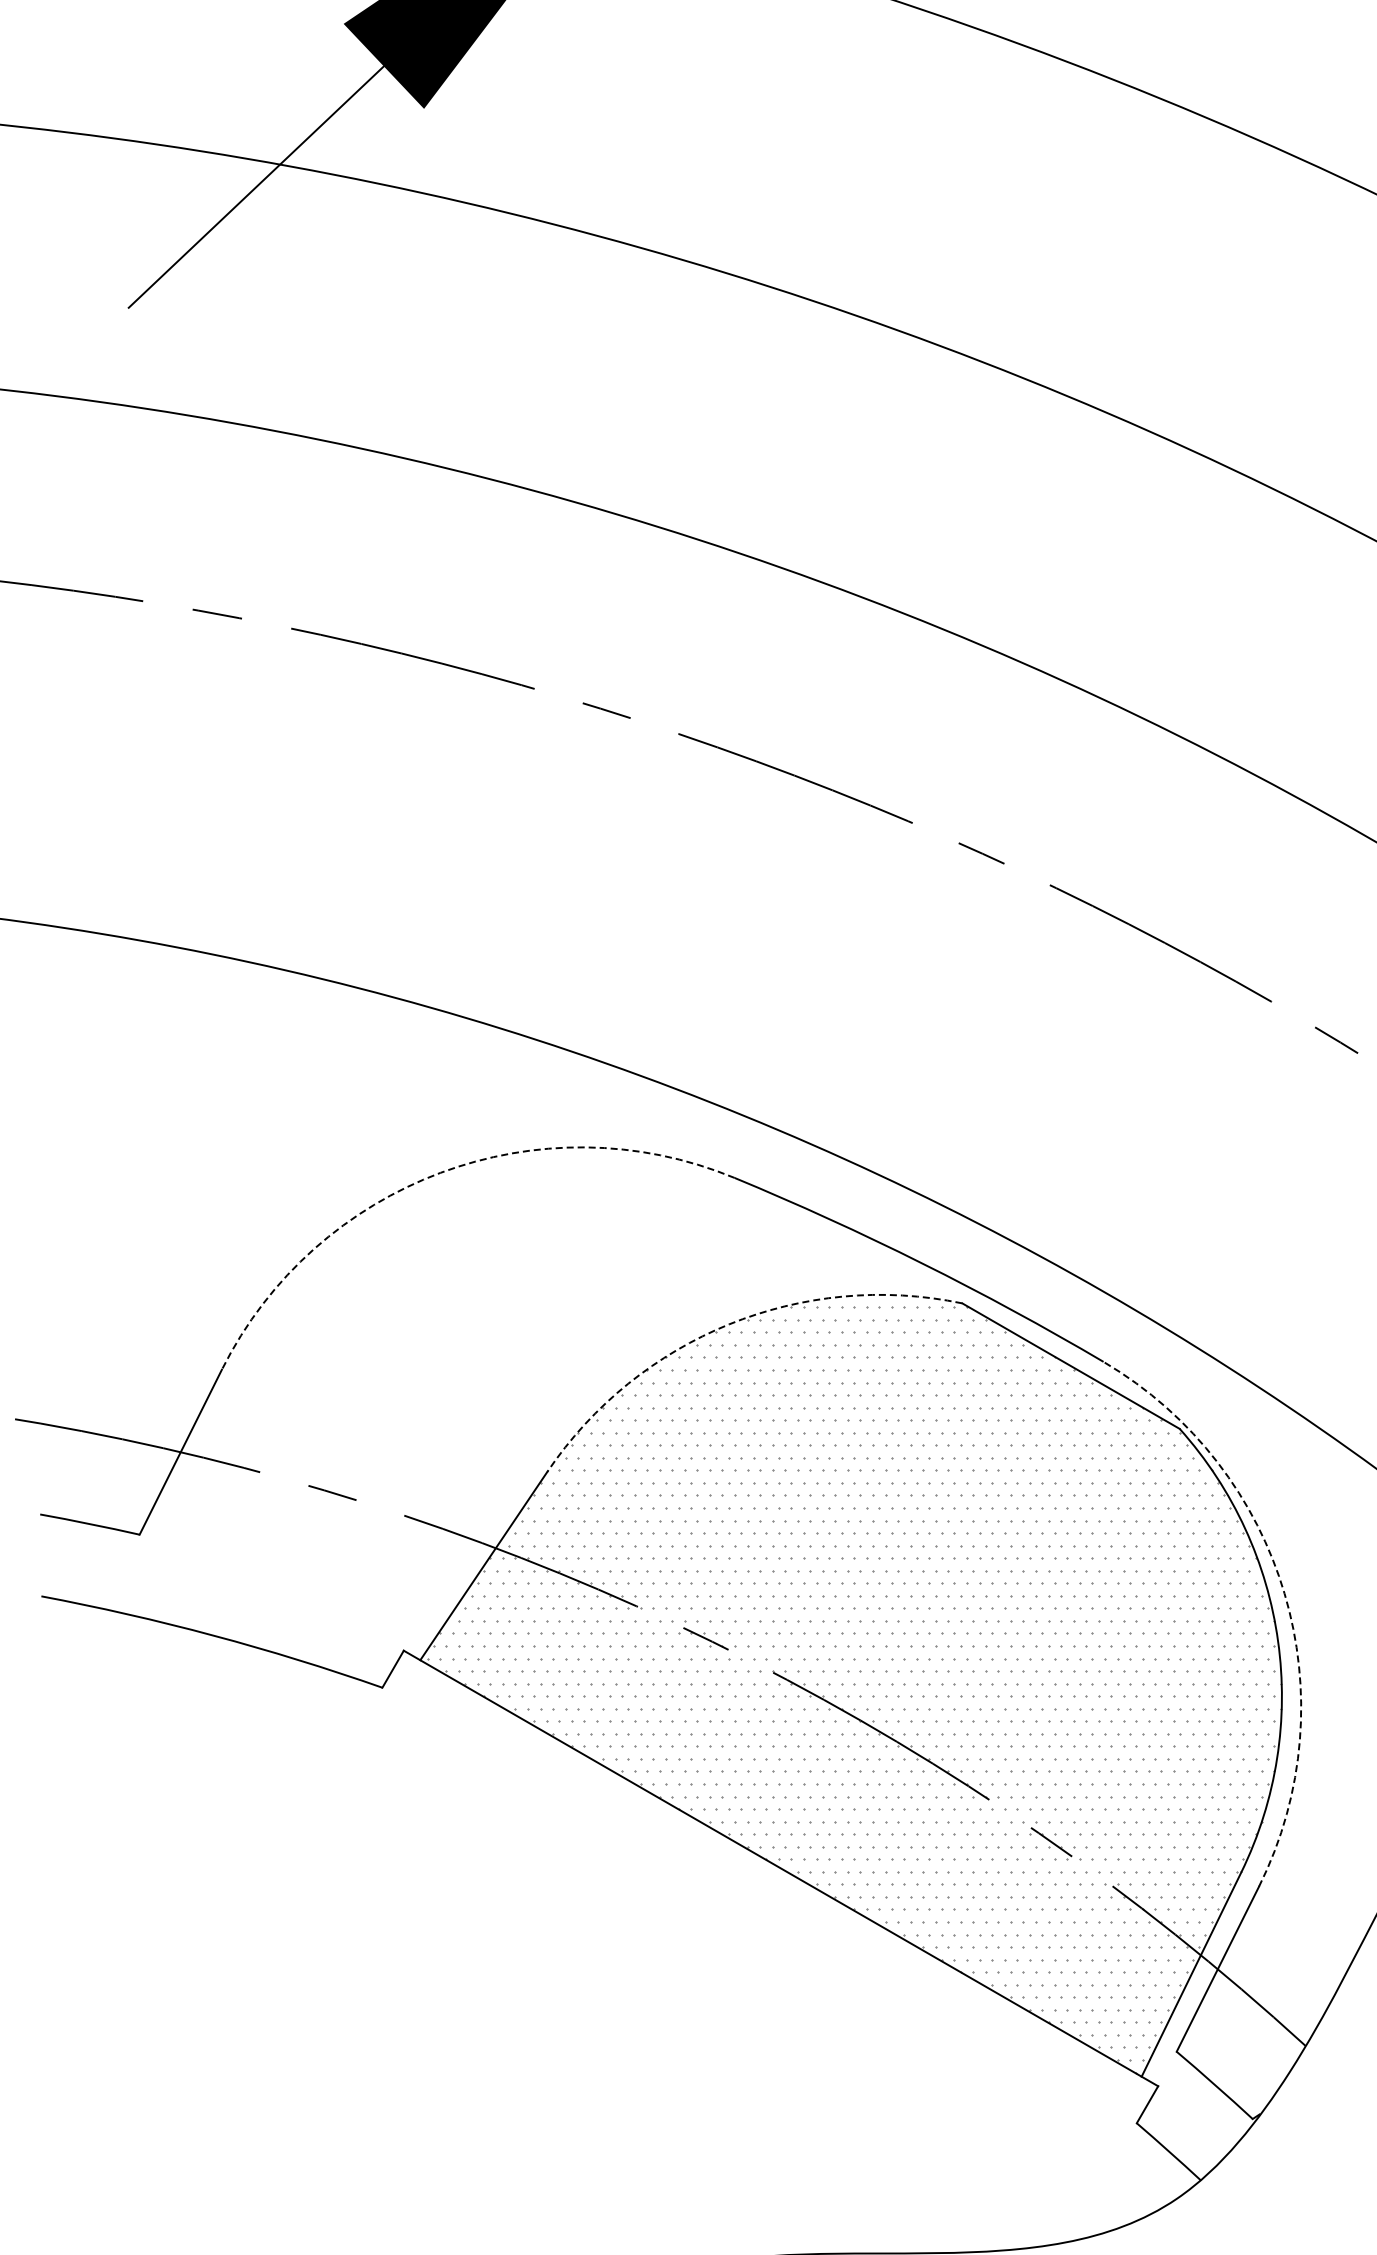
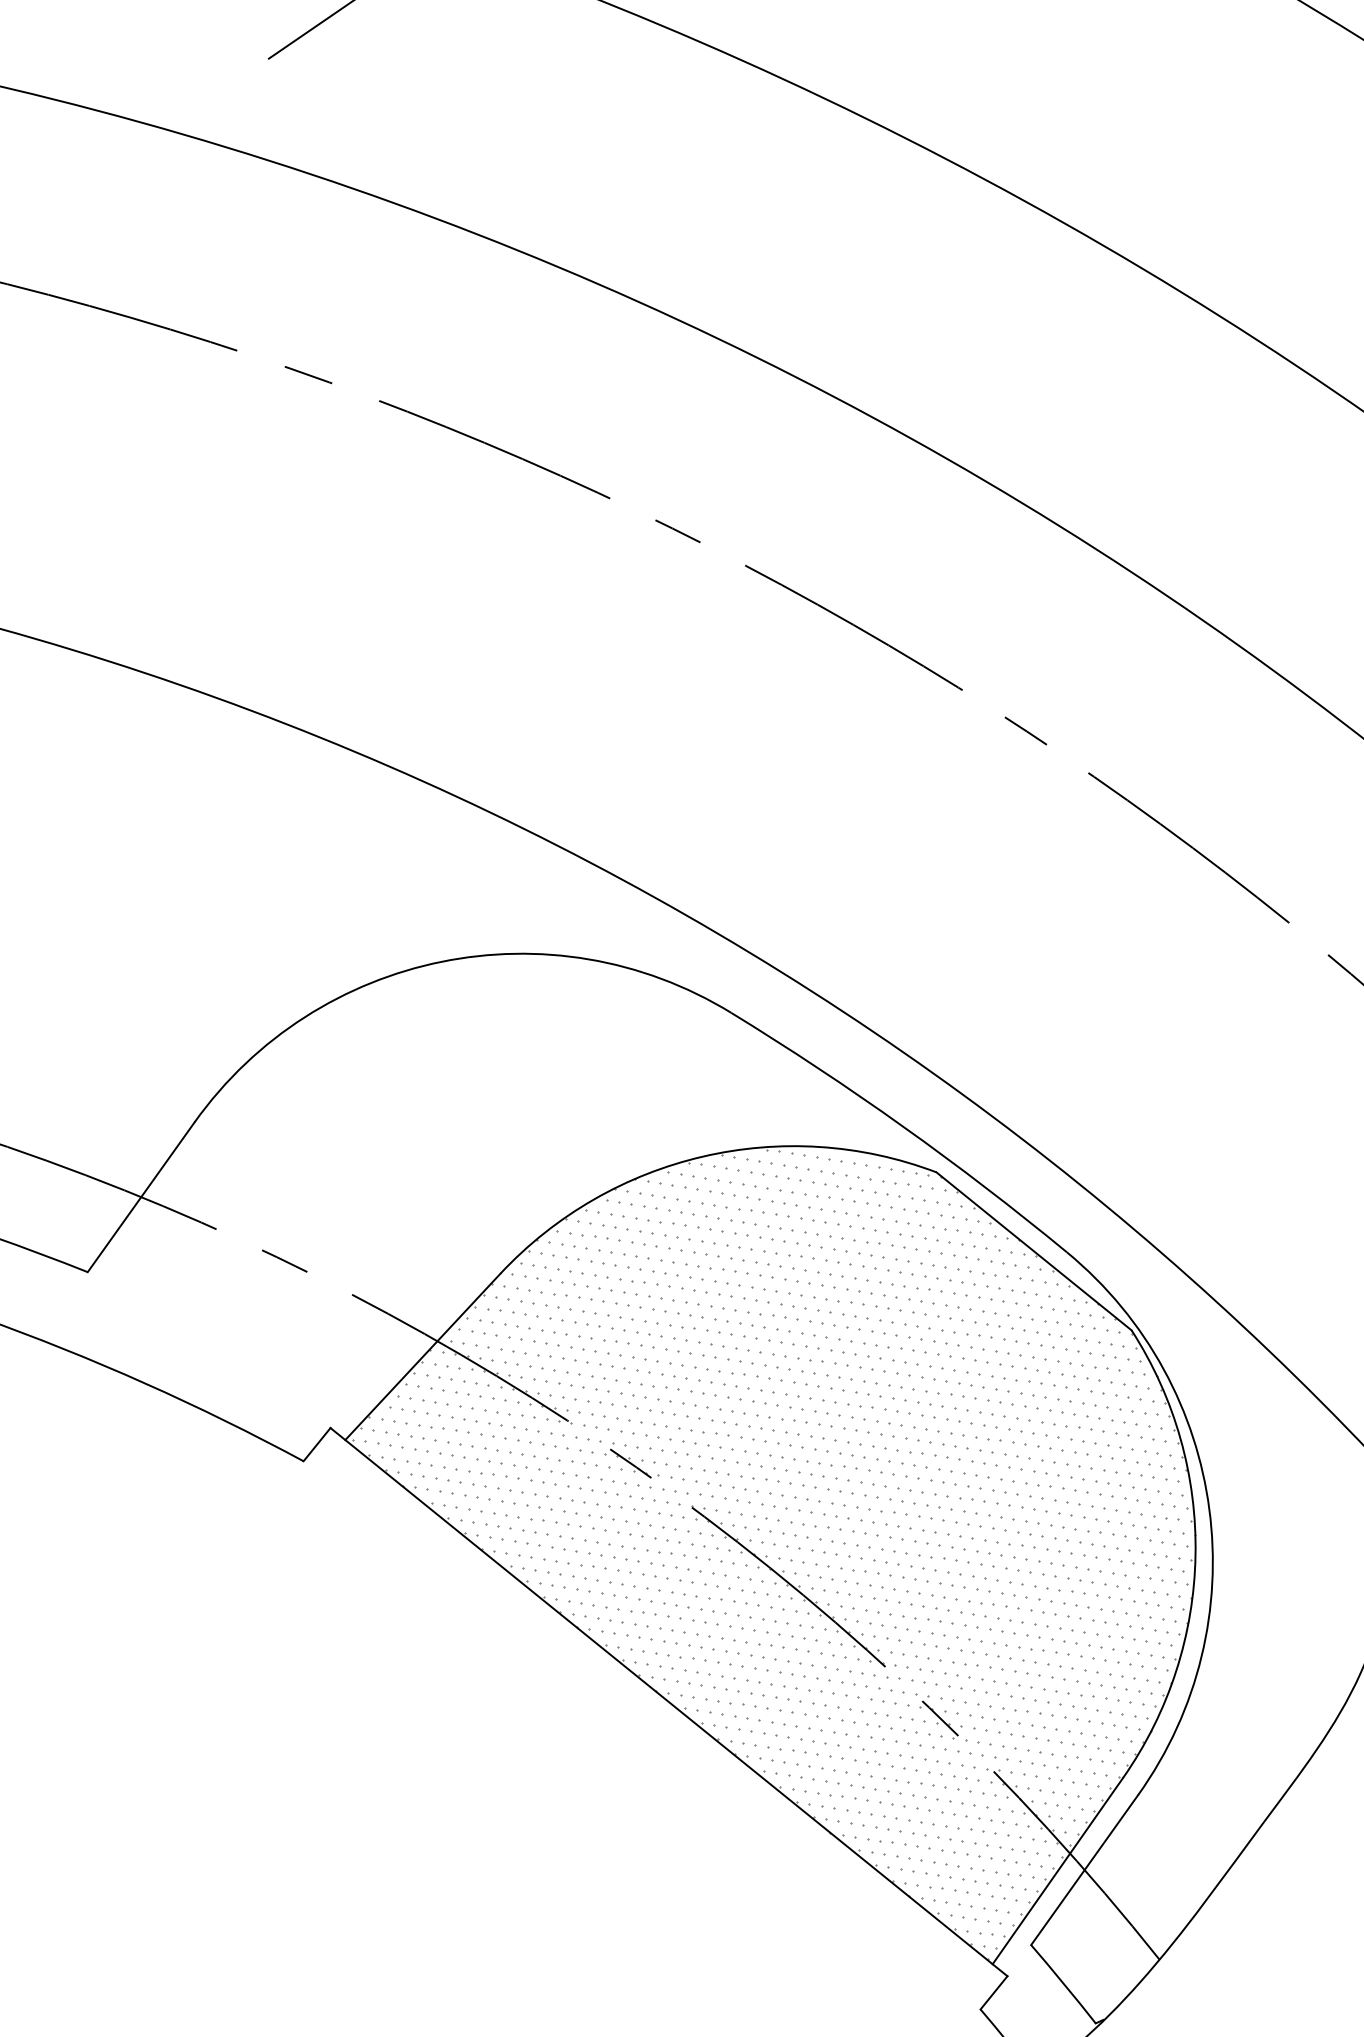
arc: (440, 1172) -> (441, 961), dashed -> solid
arc: (729, 1324) -> (703, 1156), dashed -> solid
arc: (1284, 1593) -> (1209, 1509), dashed -> solid

